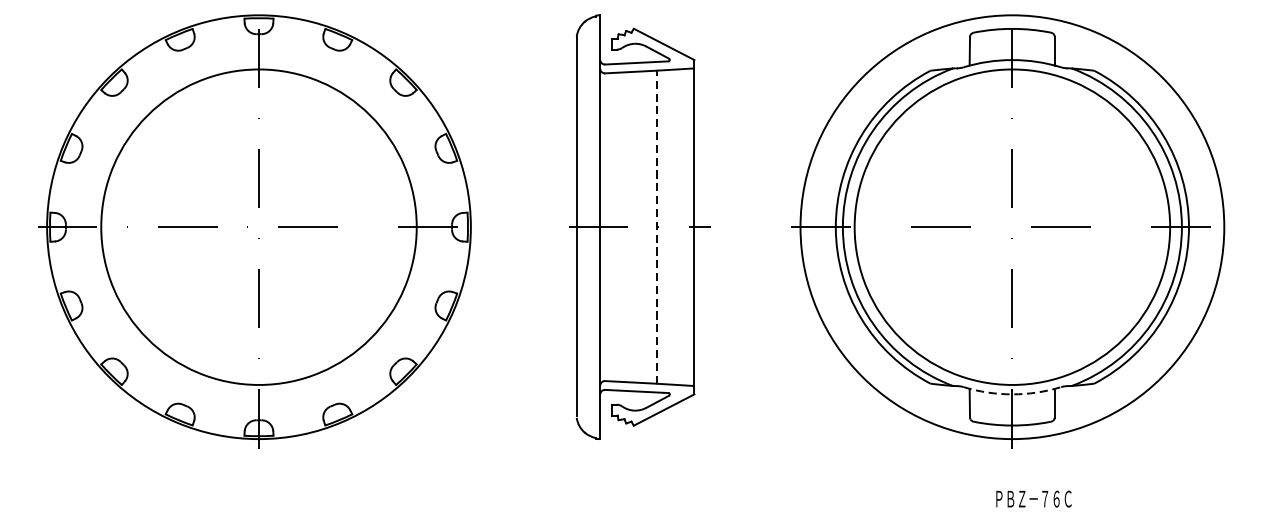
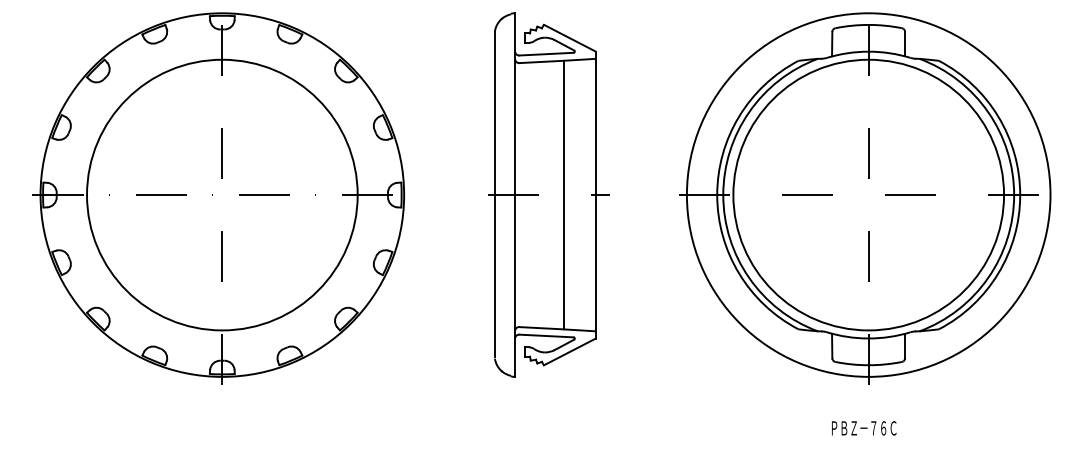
line: (656, 226) -> (563, 194), dashed -> solid
arc: (1012, 394) -> (868, 338), dashed -> solid
text: (1034, 499) -> (864, 428), moved

